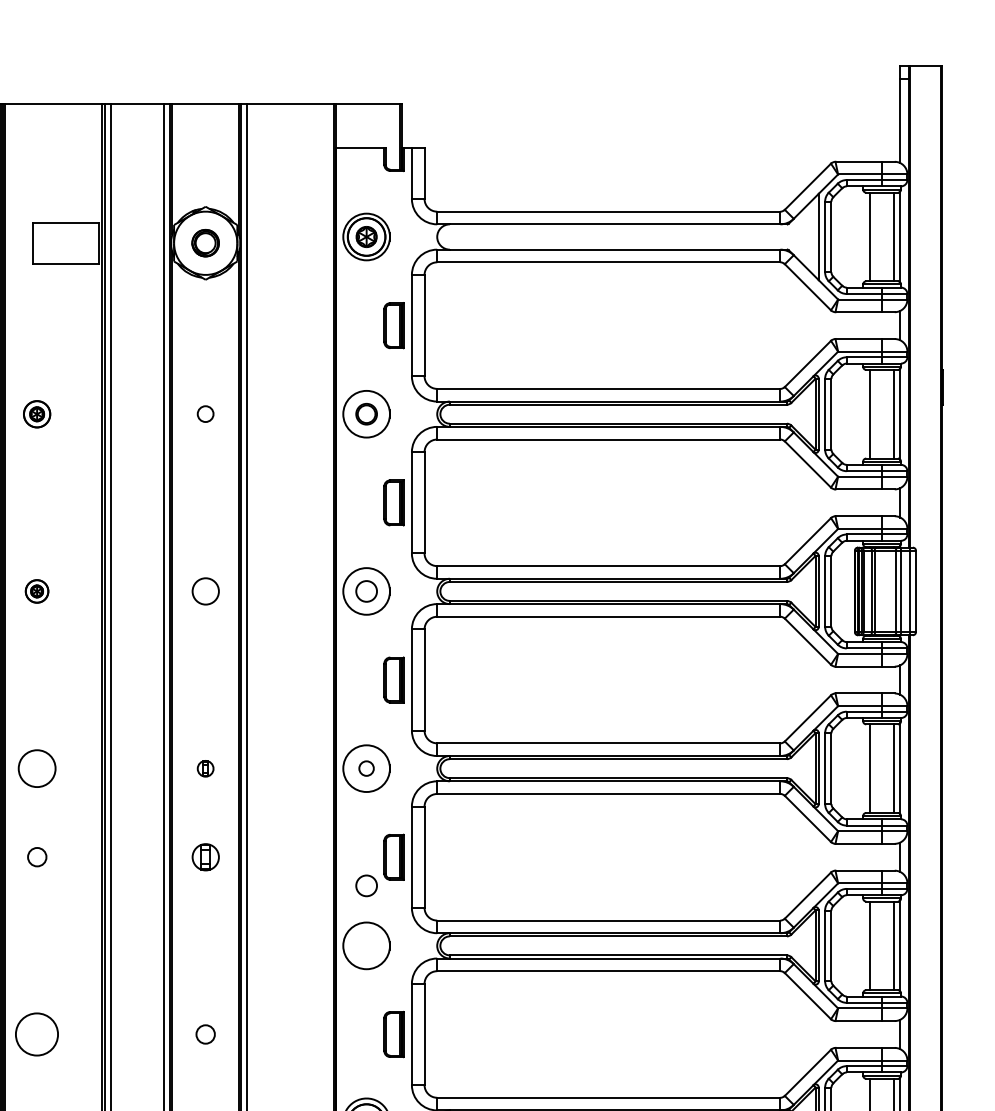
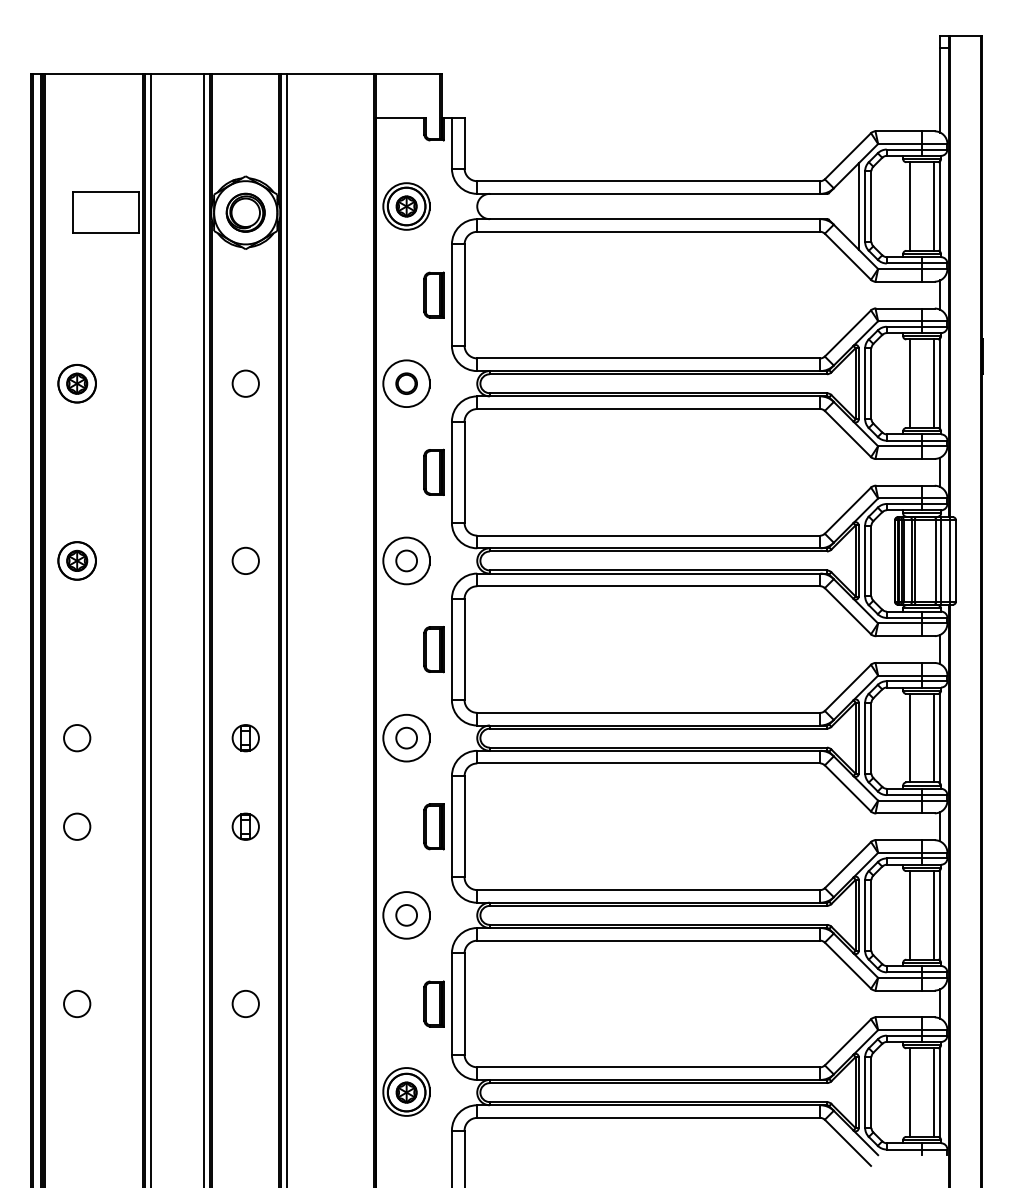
part: (205, 242) -> (245, 212), size x1.43
part: (36, 413) -> (76, 383), size x1.43
circle: (205, 413) -> (245, 383), size x1.67
part: (36, 590) -> (76, 560), size x1.67
circle: (366, 767) -> (406, 737), size x1.43
circle: (37, 768) -> (77, 738), size x0.71
part: (205, 768) -> (245, 738), size x1.67
circle: (37, 856) -> (77, 826), size x1.43
circle: (366, 885) -> (406, 915), moved
circle: (37, 1033) -> (77, 1003), size x0.62
circle: (205, 1033) -> (245, 1003), size x1.43

